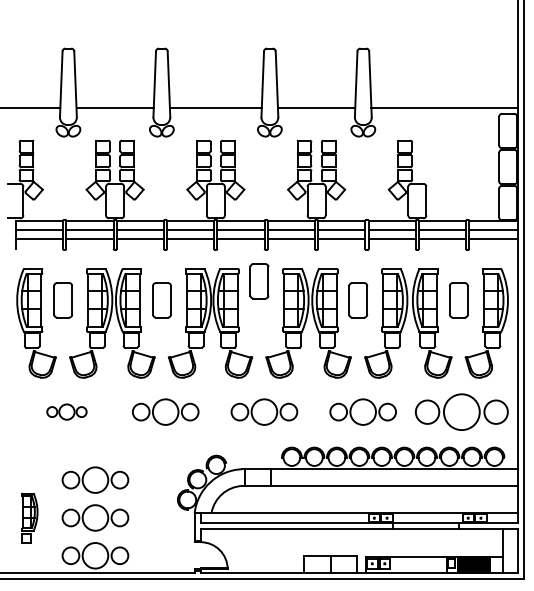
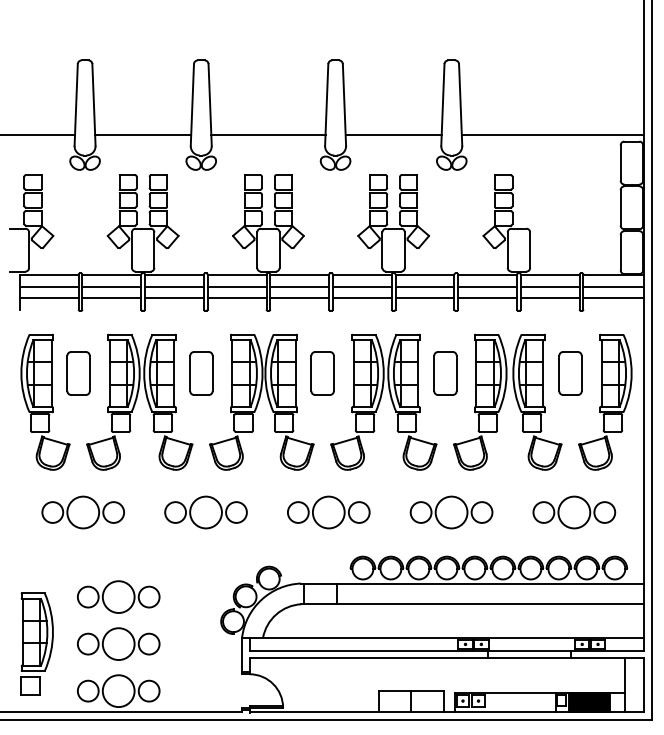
part: (259, 281) -> (322, 373), moved
part: (66, 411) -> (82, 511), size x1.67
part: (461, 411) -> (573, 511), size x0.71
part: (29, 517) -> (36, 643), size x1.67

